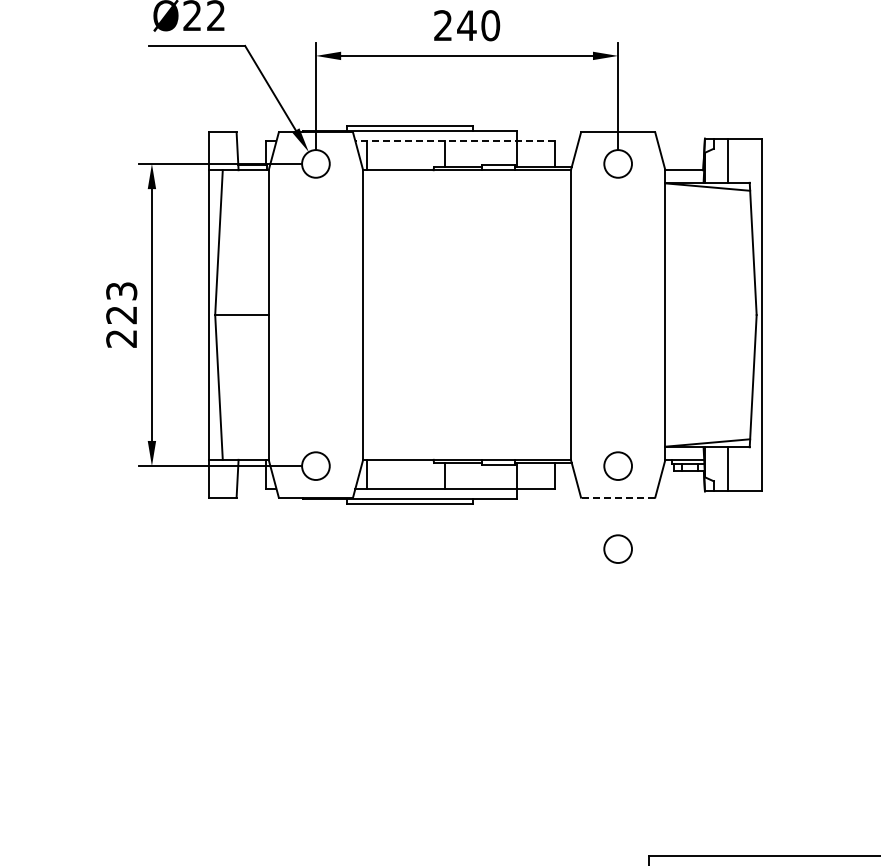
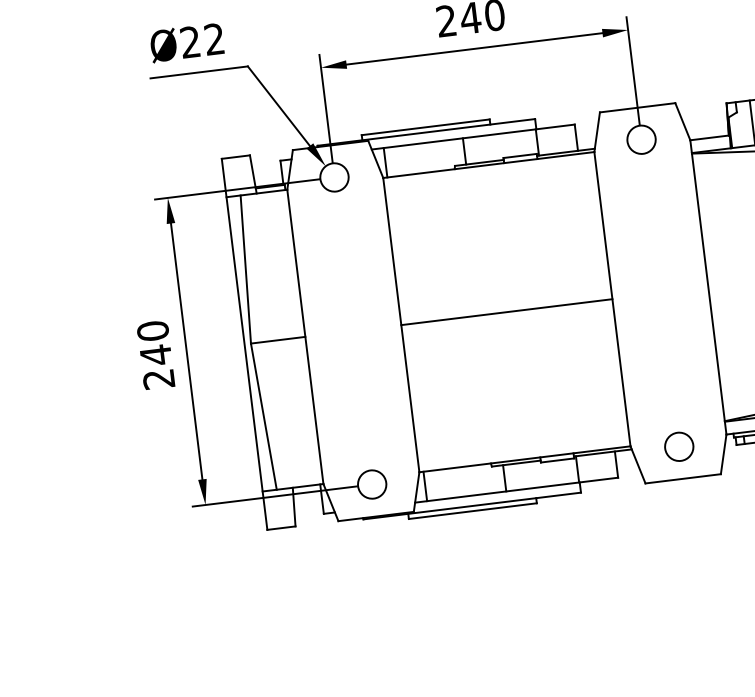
line: (455, 141) -> (473, 137), dashed -> solid
text: (121, 303) -> (154, 343), 223 -> 240
line: (466, 315) -> (506, 312), added
line: (617, 497) -> (682, 478), dashed -> solid
circle: (617, 548) -> (688, 530), removed

